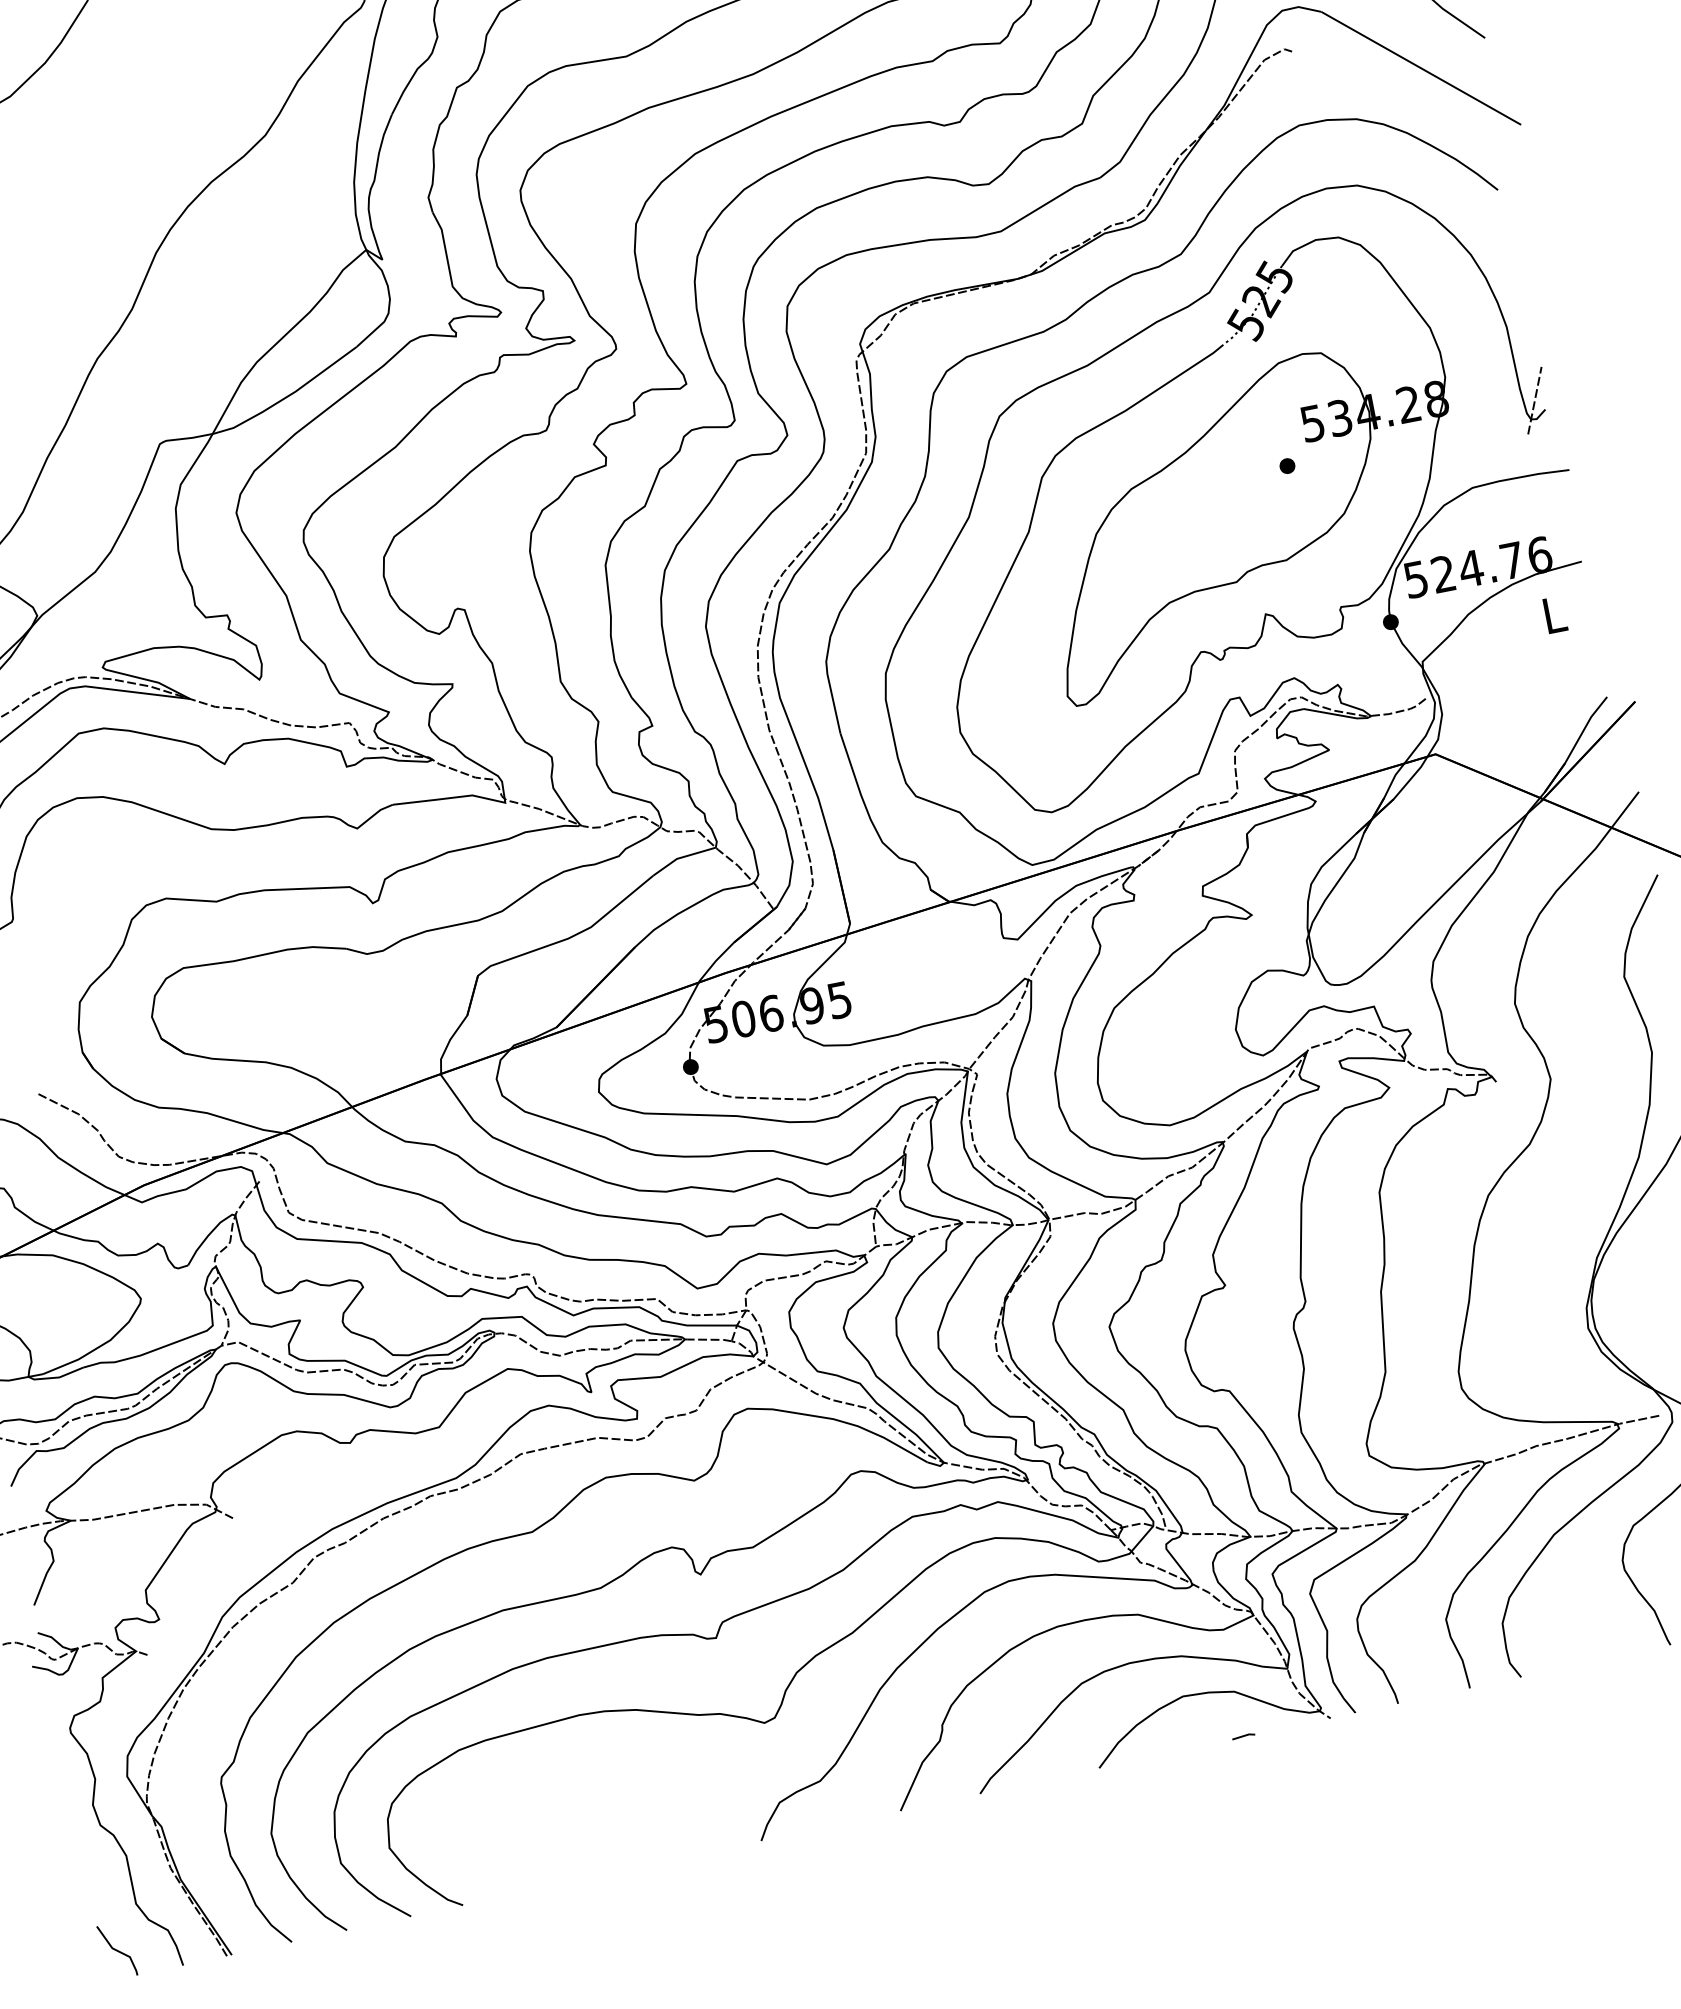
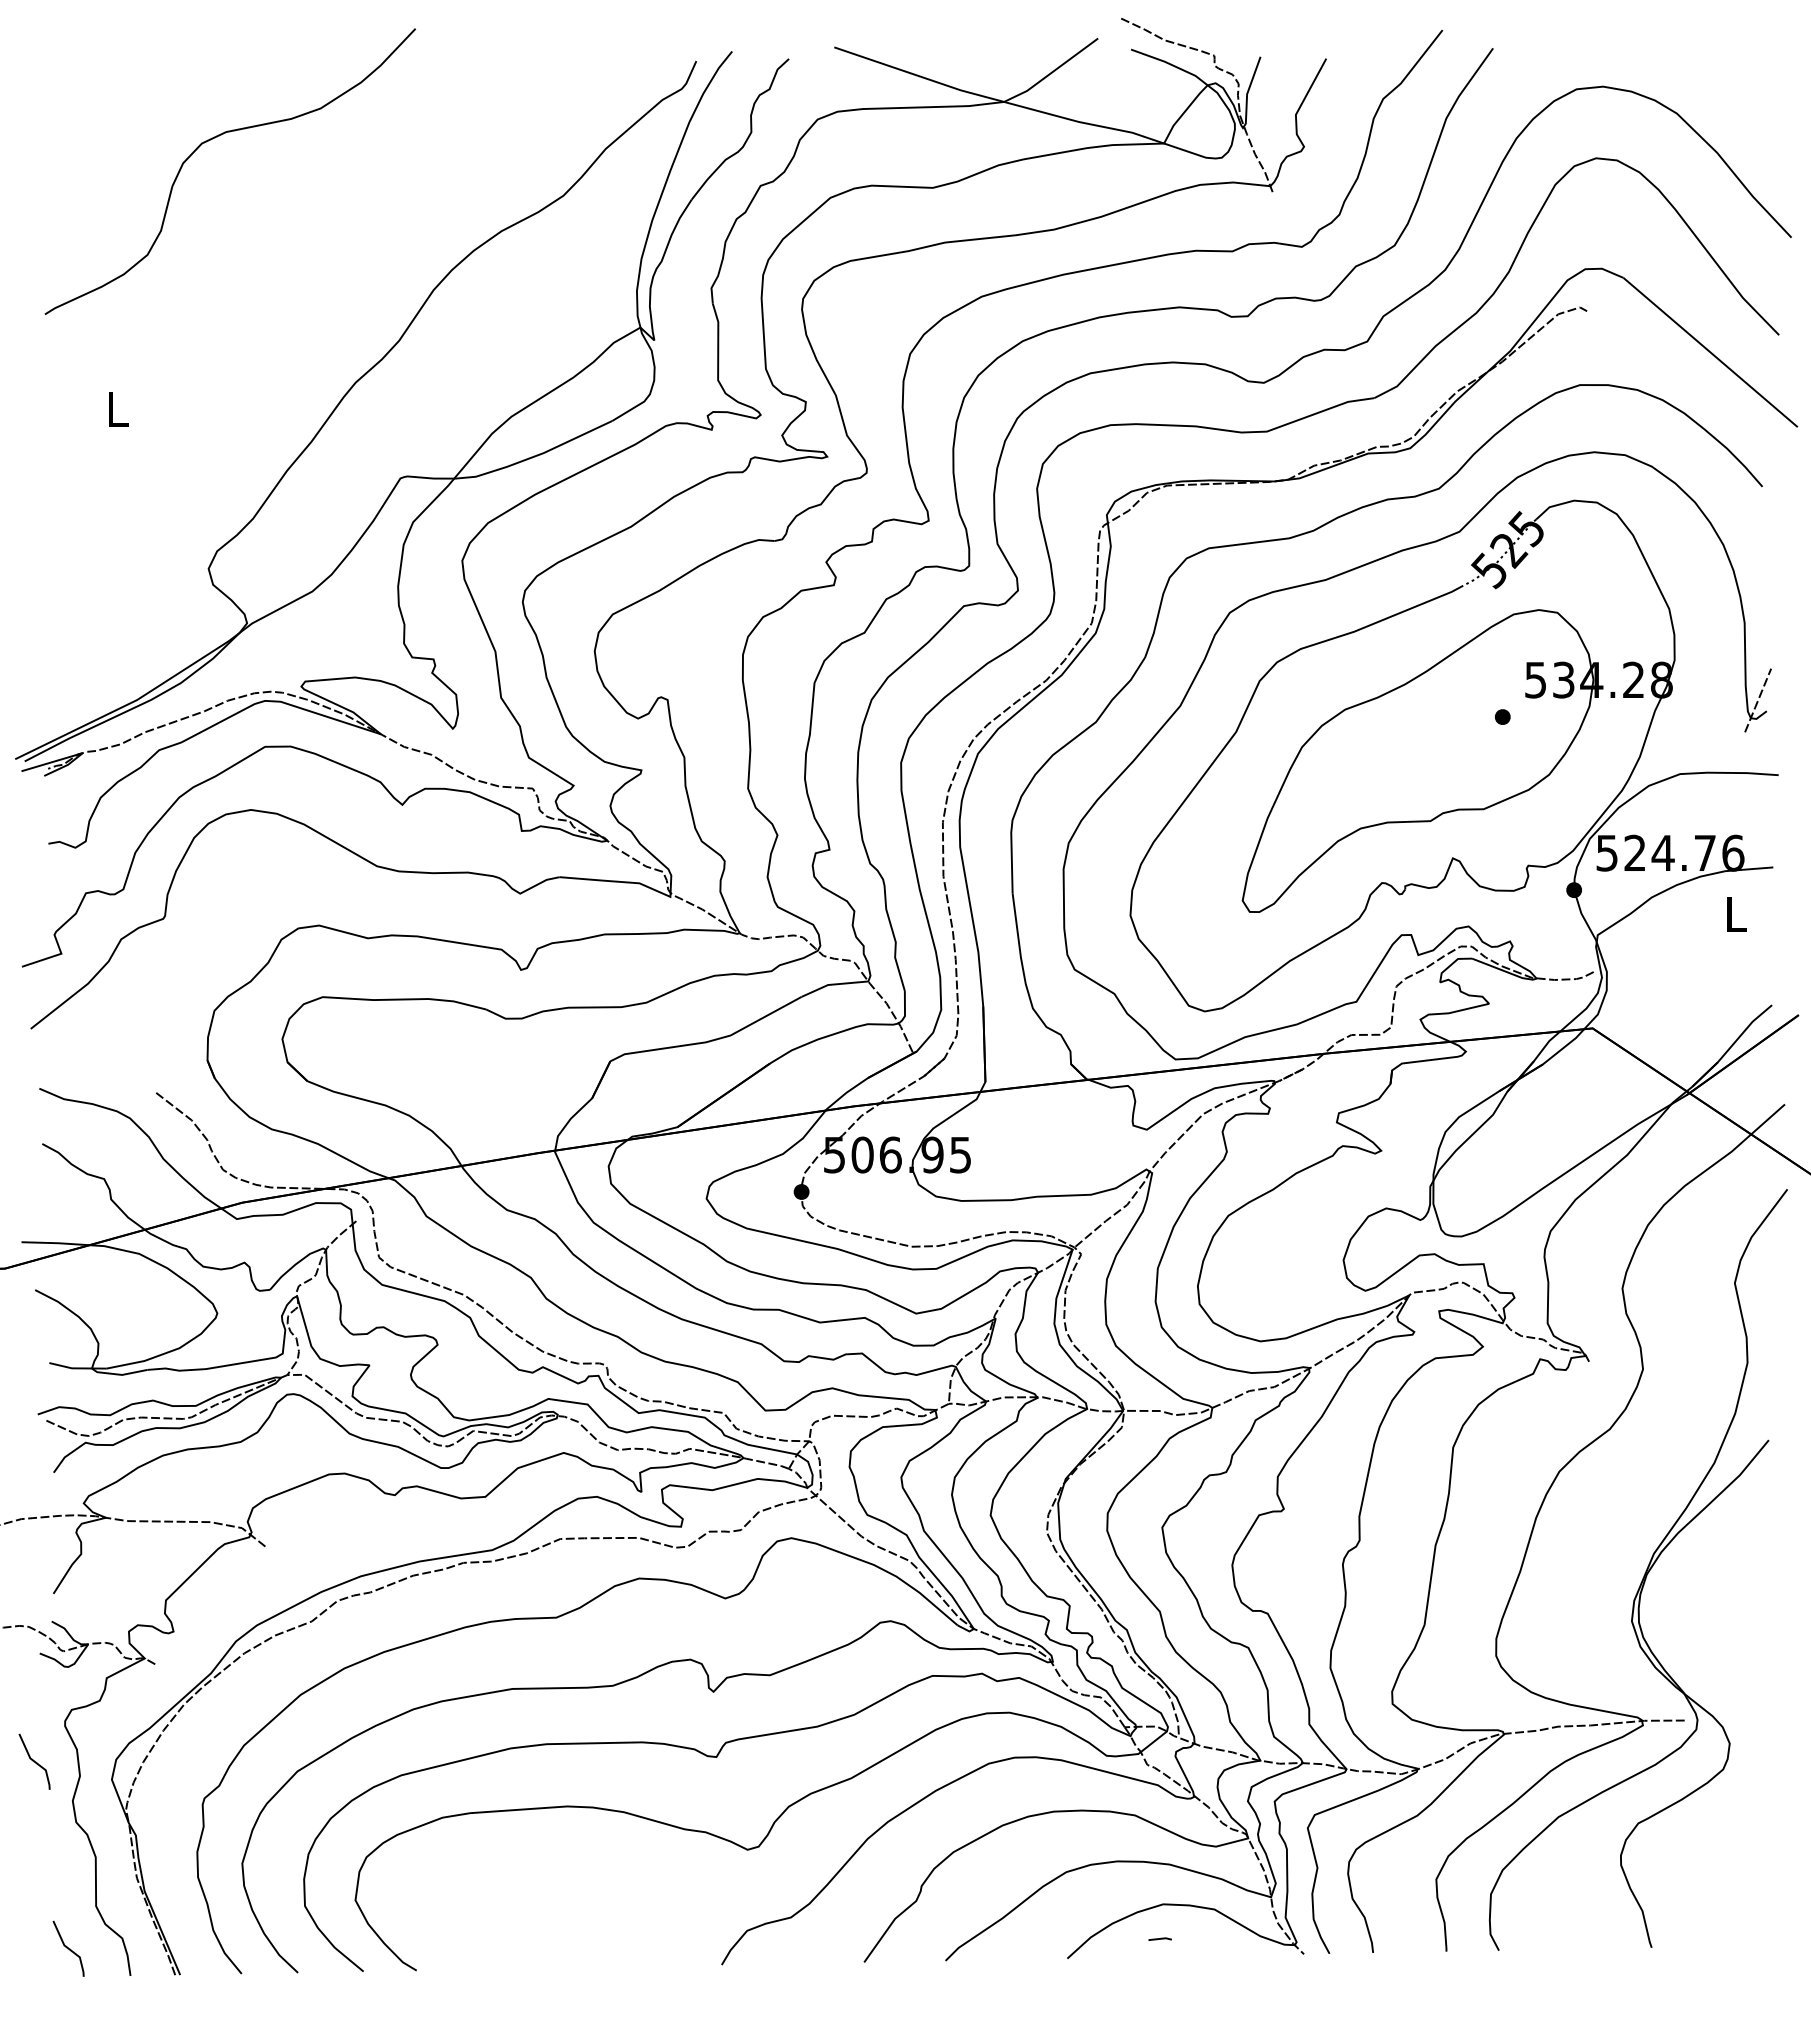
line: (1242, 1735) -> (1159, 1938), moved
line: (47, 1773) -> (34, 1761), added

